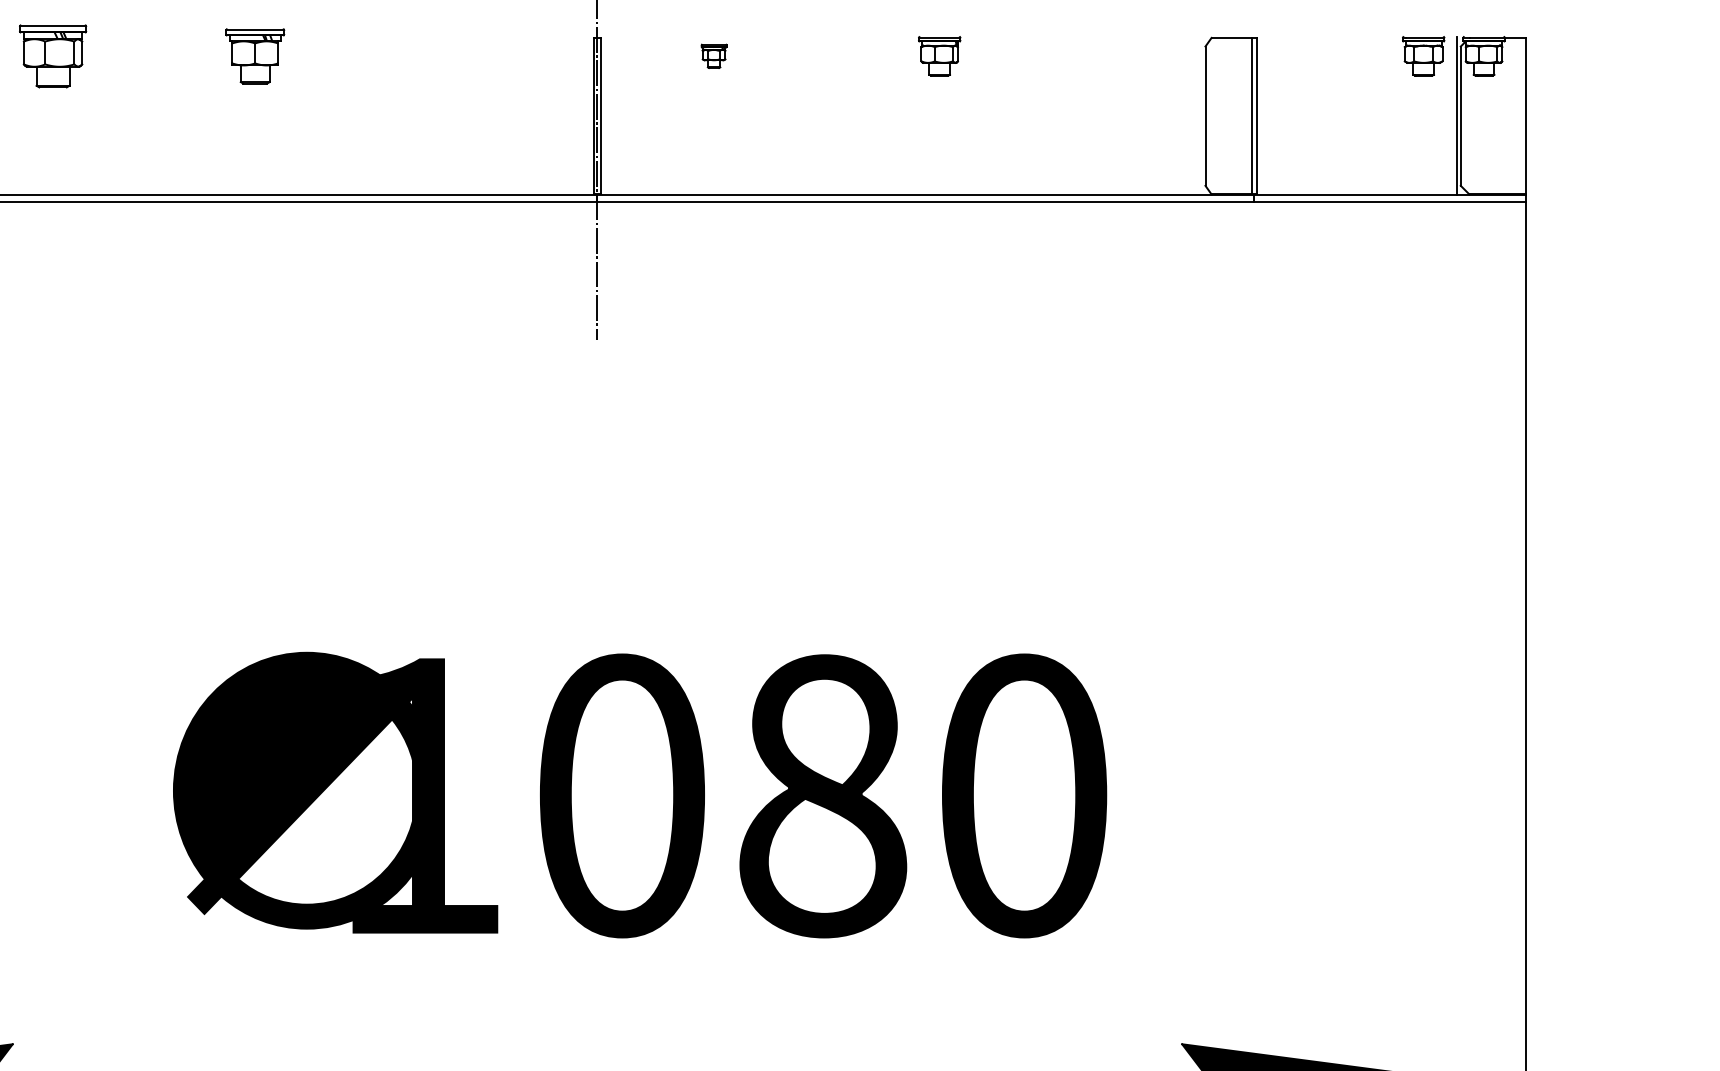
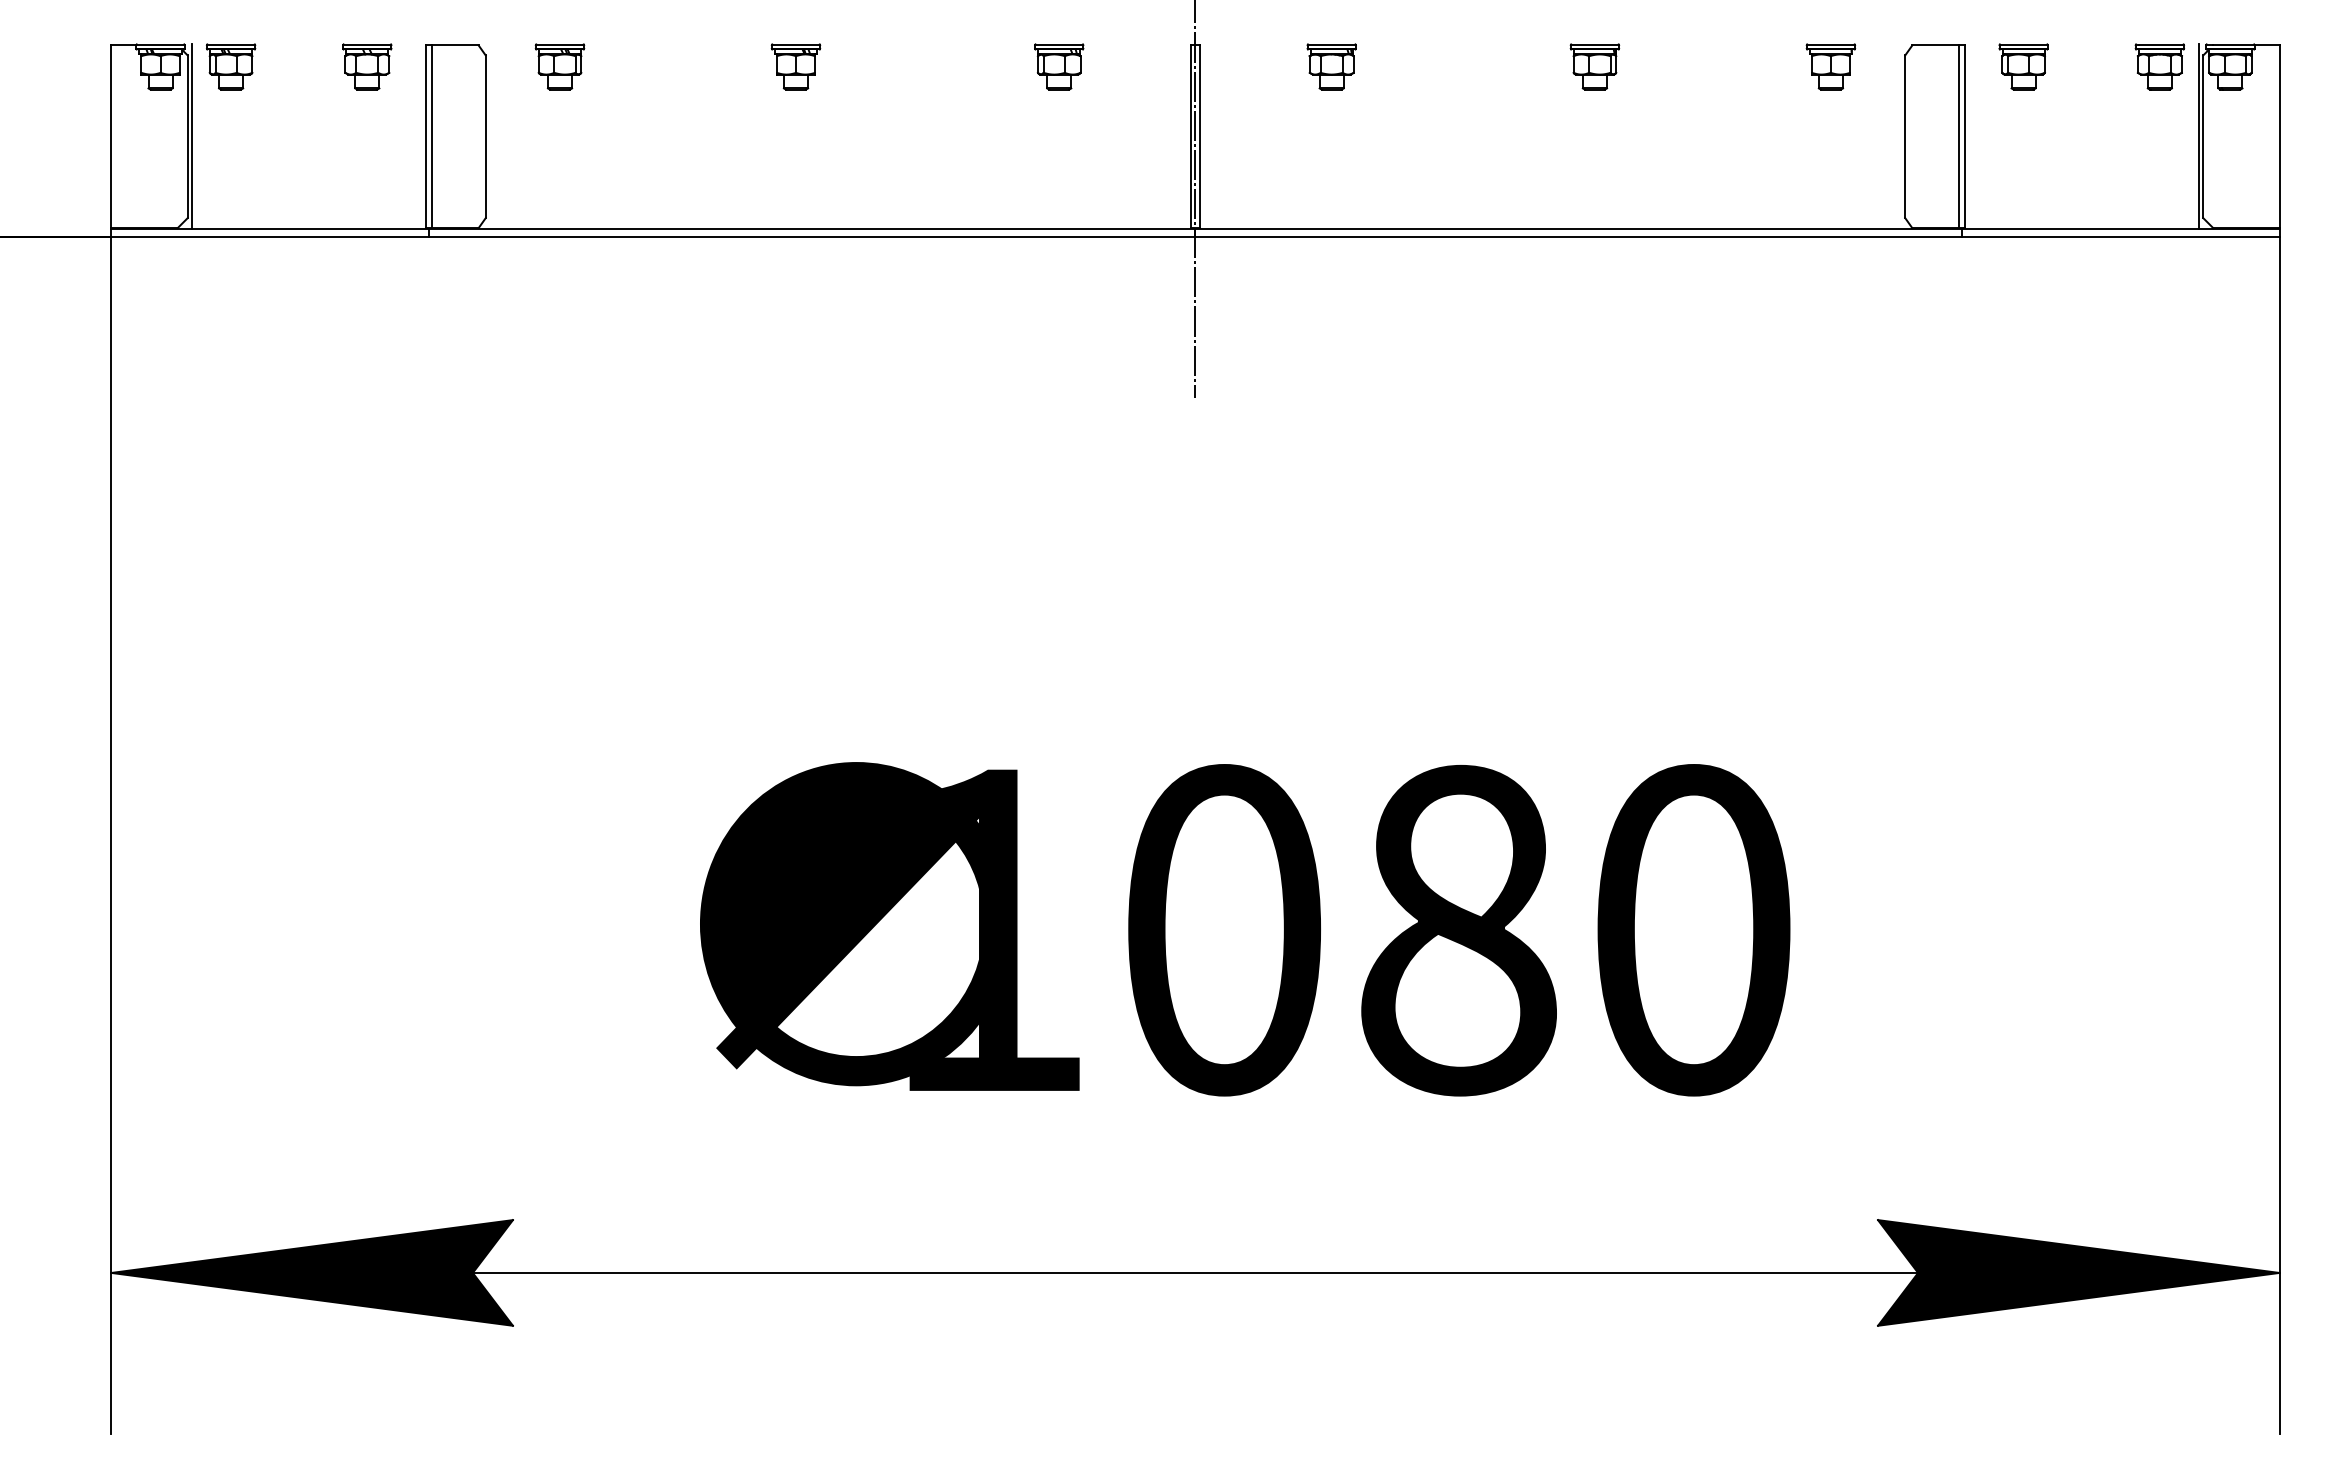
part: (52, 55) -> (559, 66), size x0.62
part: (254, 55) -> (795, 66), size x0.71
part: (480, 55) -> (1059, 66), added
part: (713, 55) -> (1331, 66), size x1.67
part: (1141, 55) -> (1830, 66), added
part: (1306, 55) -> (2023, 66), added

